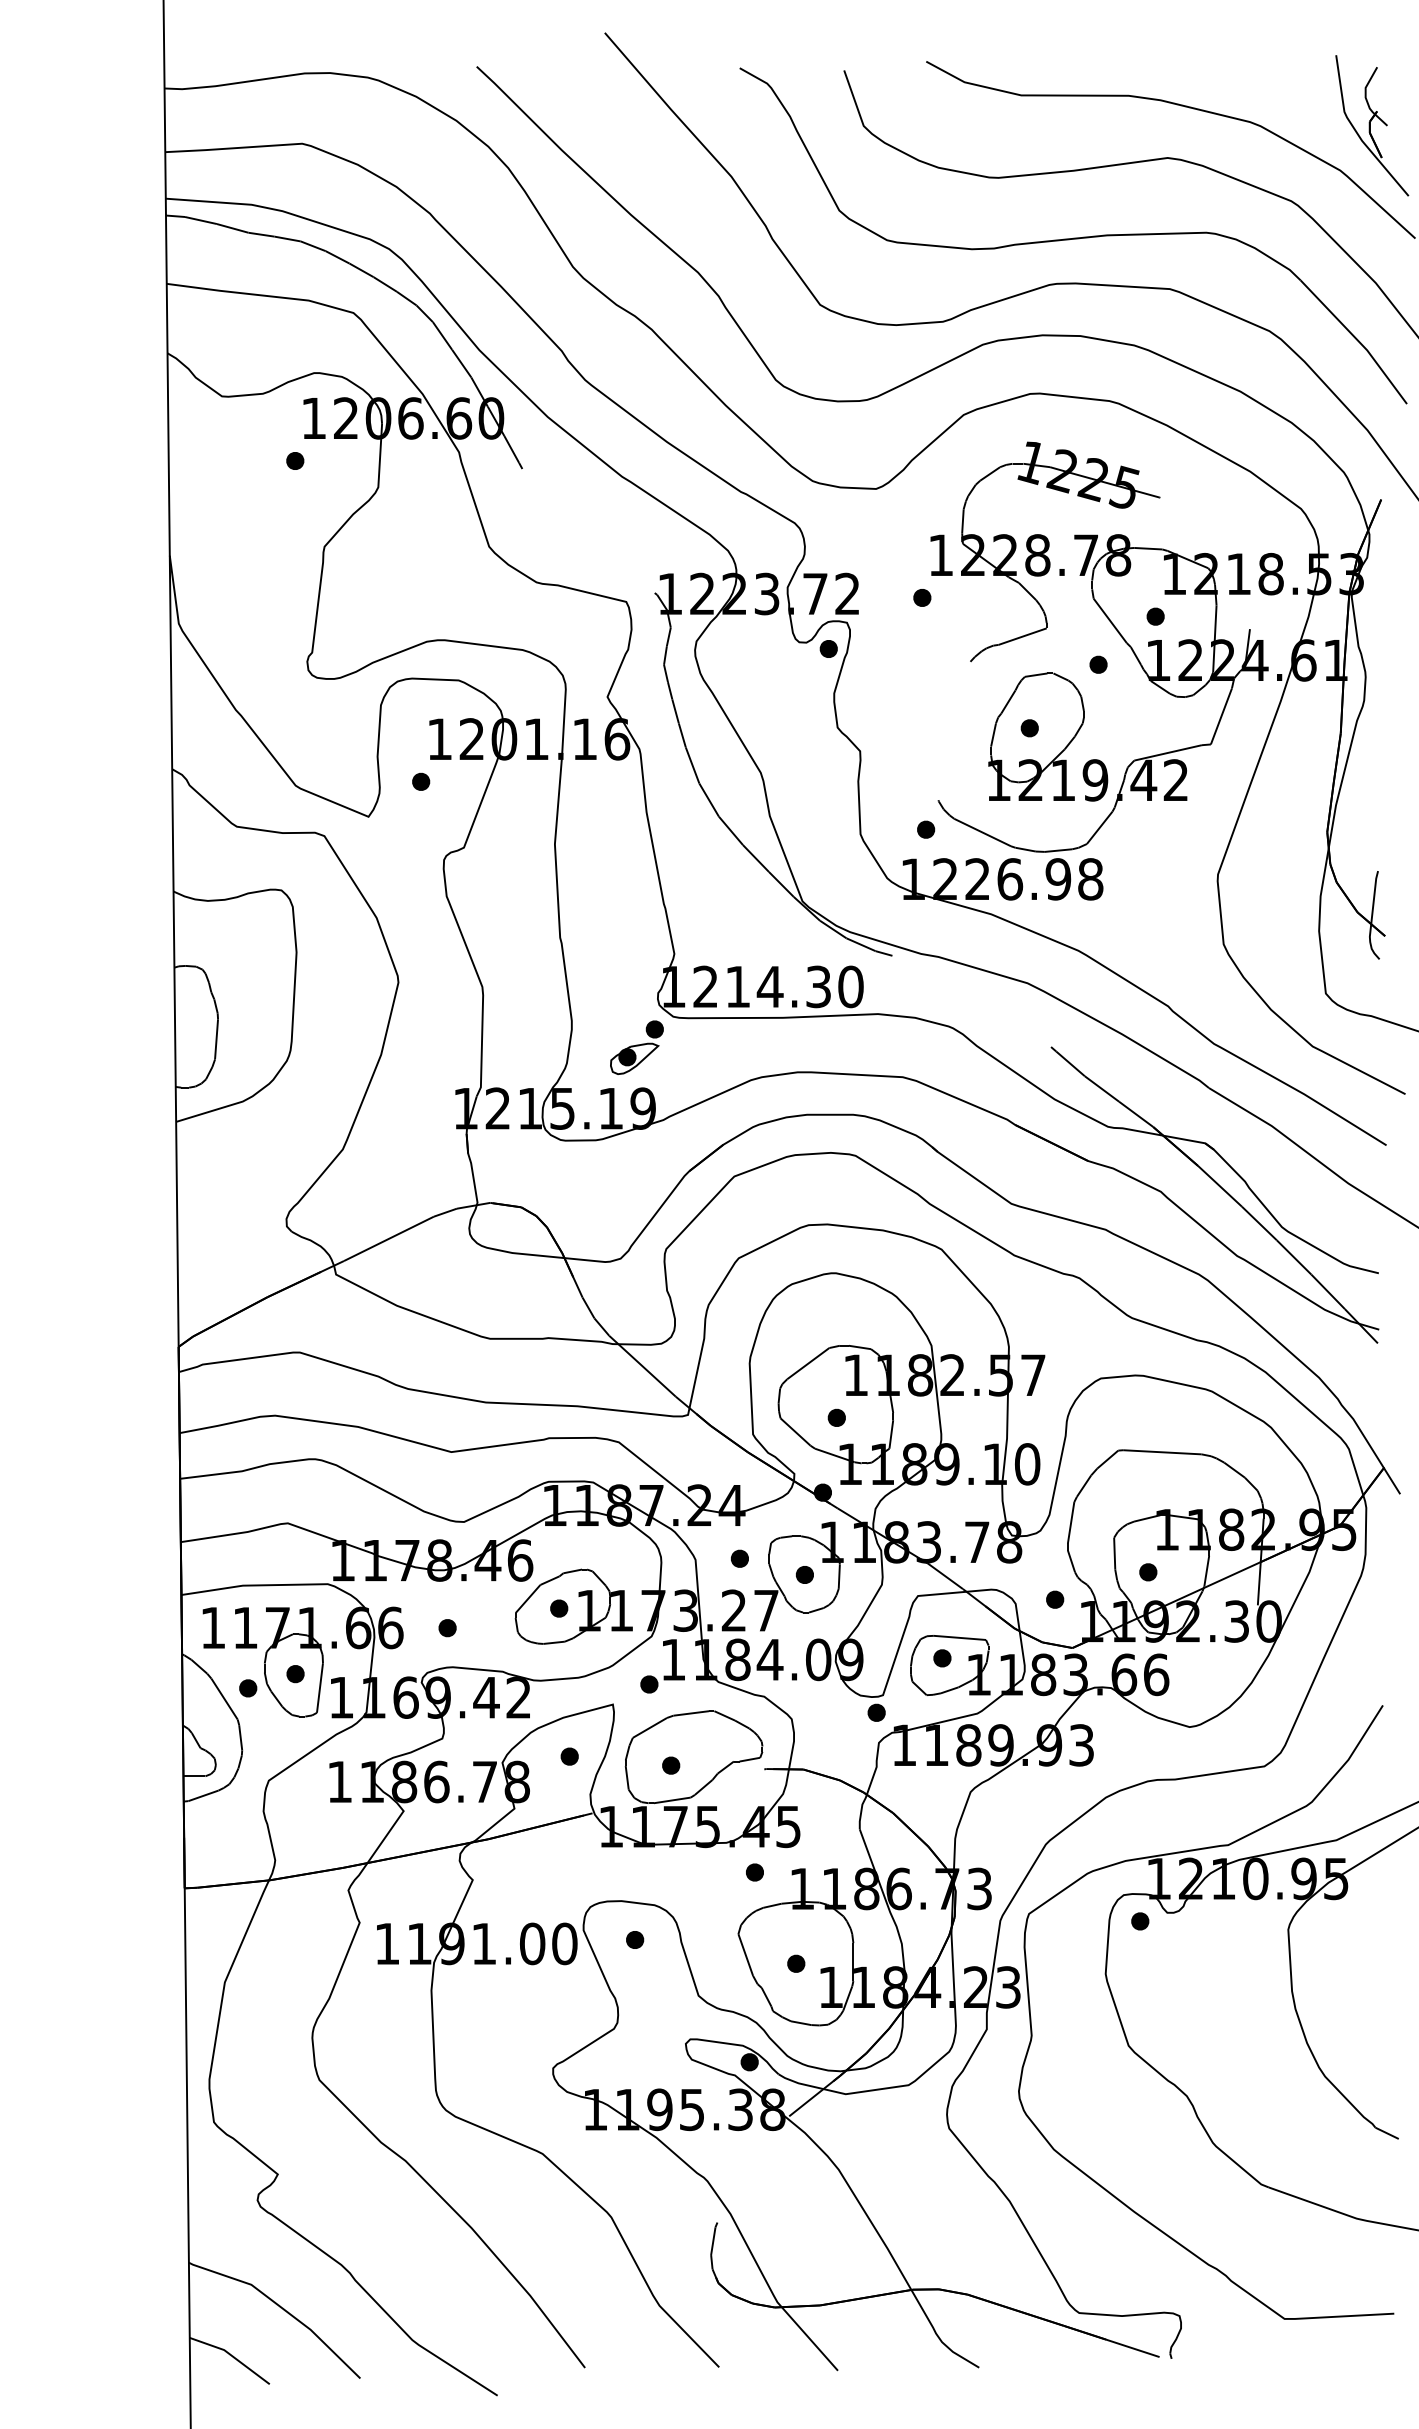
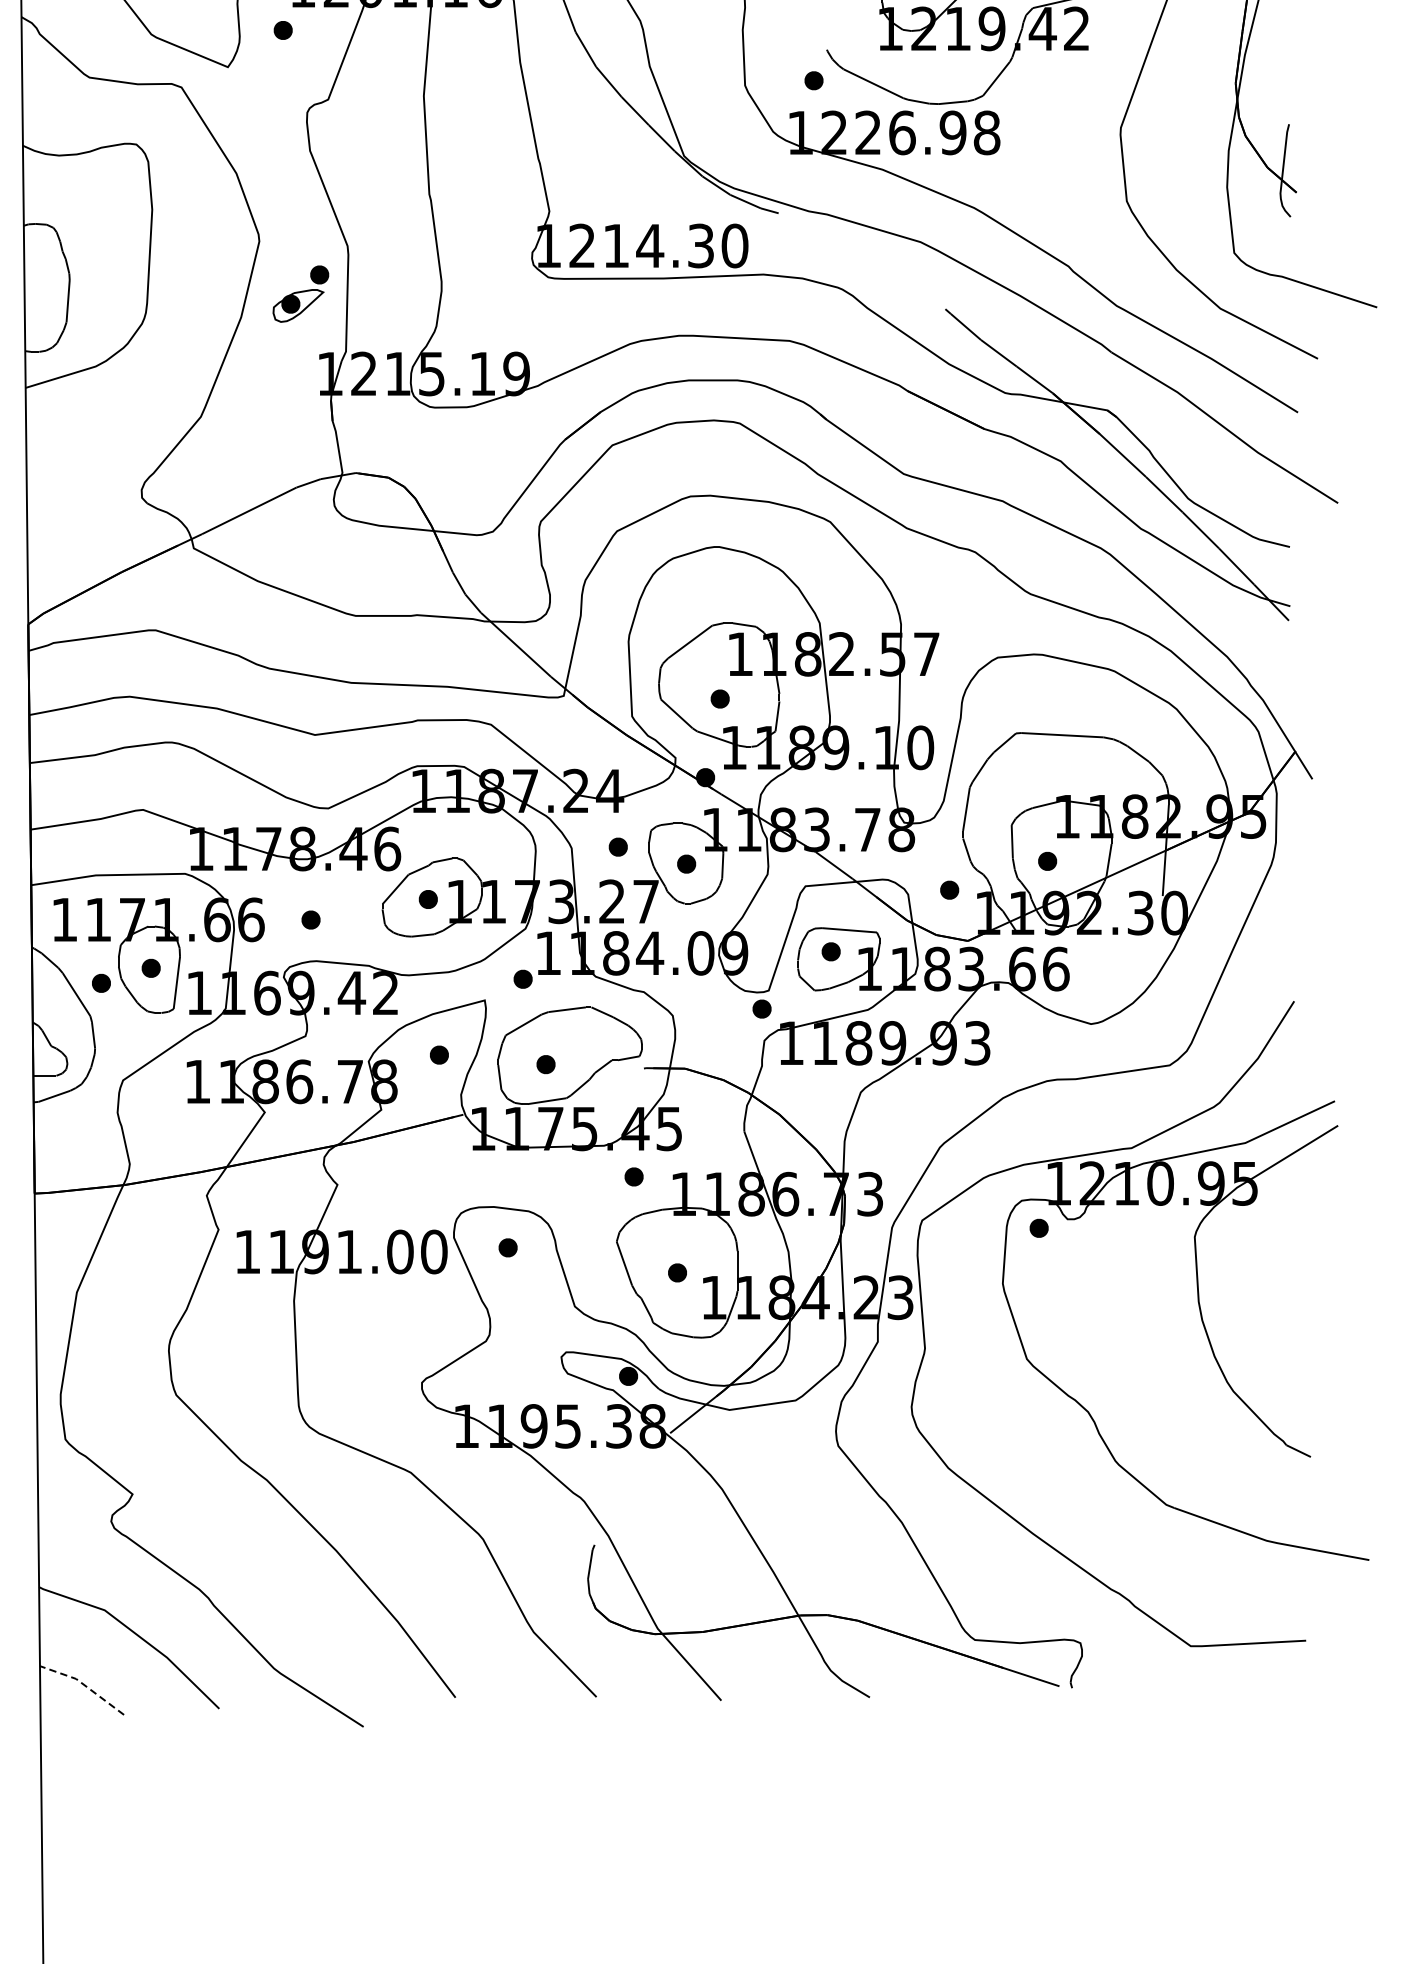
part: (636, 1047) -> (300, 293), moved
line: (231, 2355) -> (83, 1684), solid -> dashed

